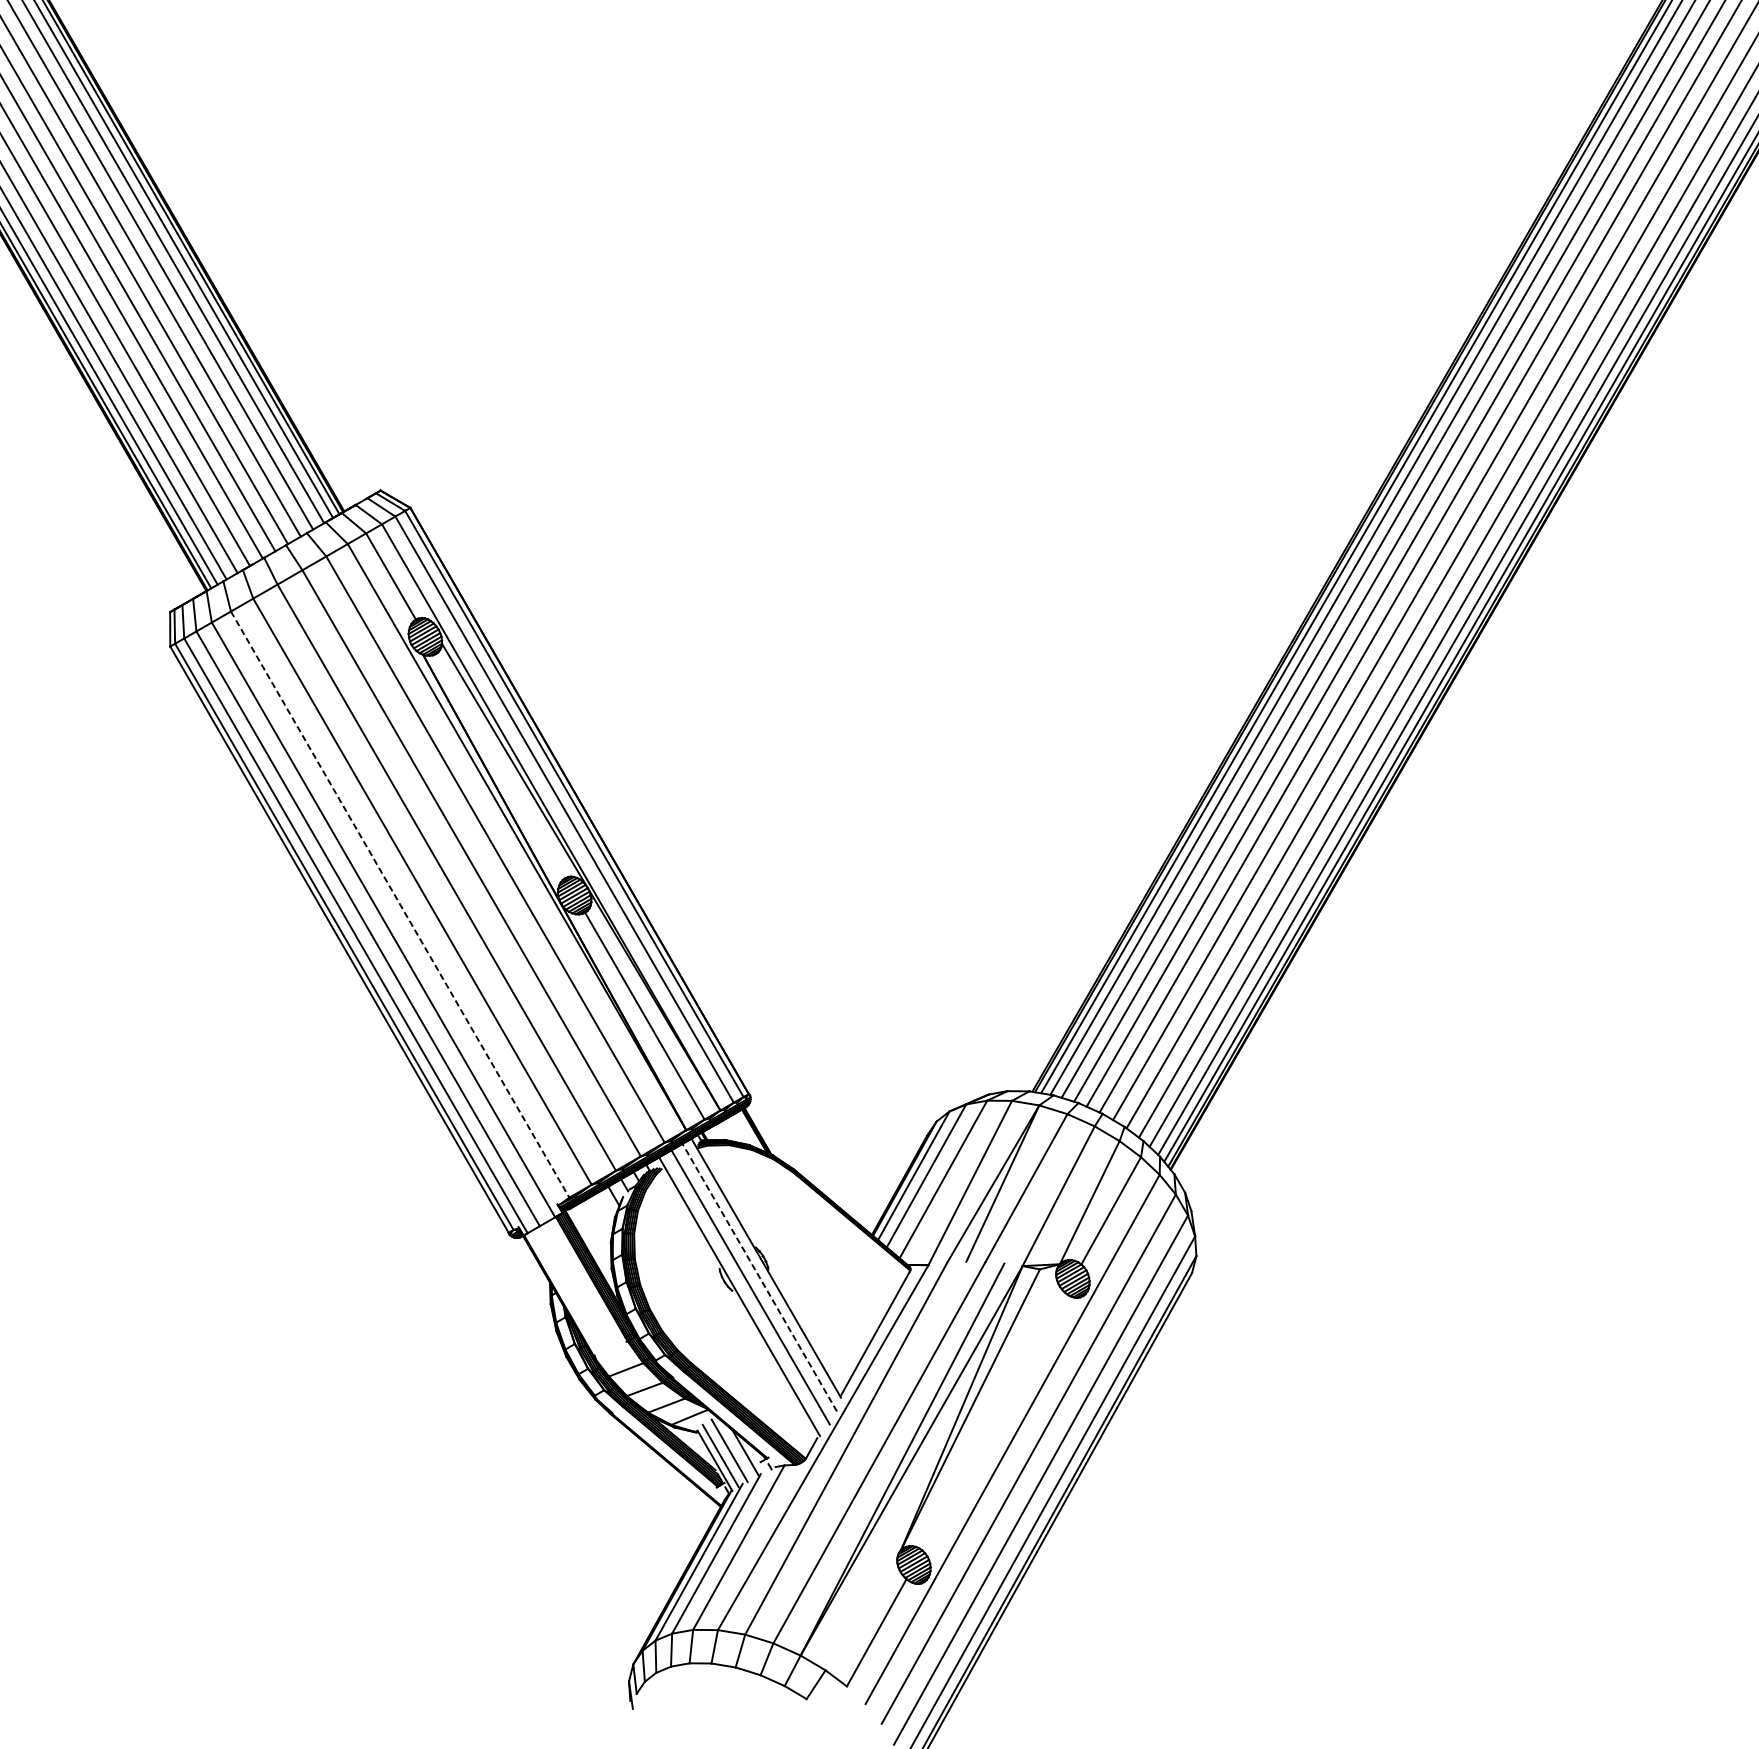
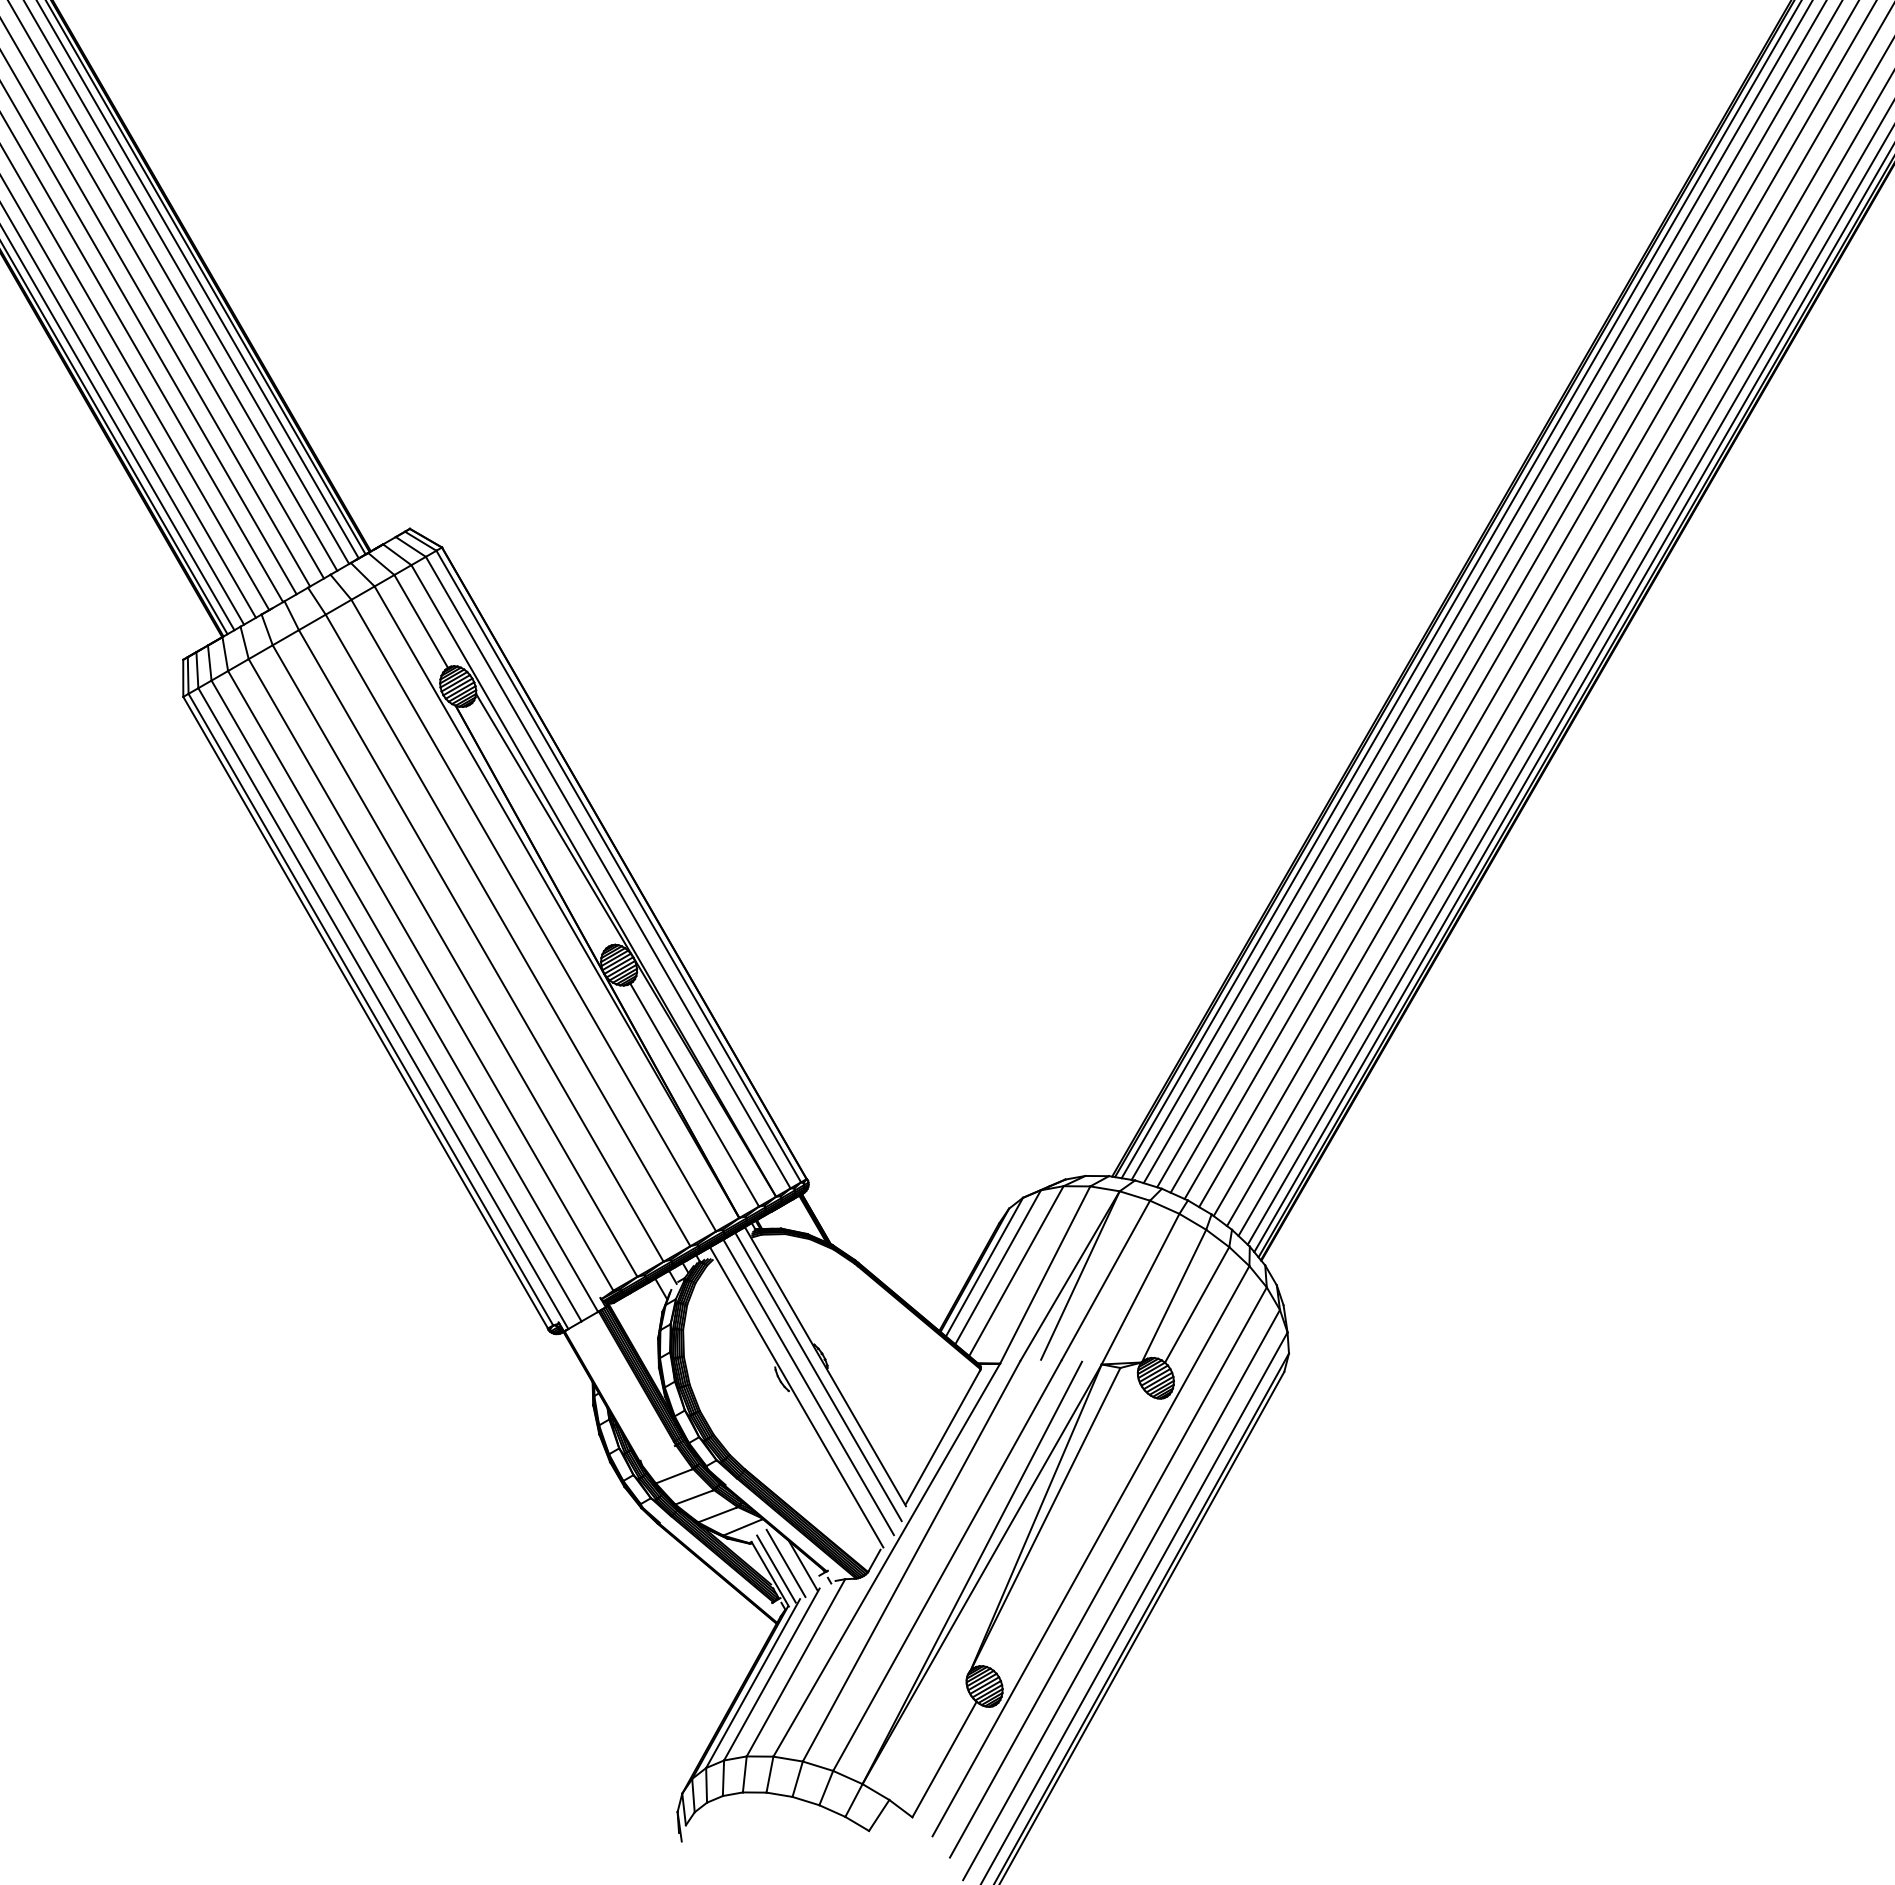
line: (400, 904) -> (431, 974), dashed -> solid
line: (759, 1277) -> (818, 1376), dashed -> solid

